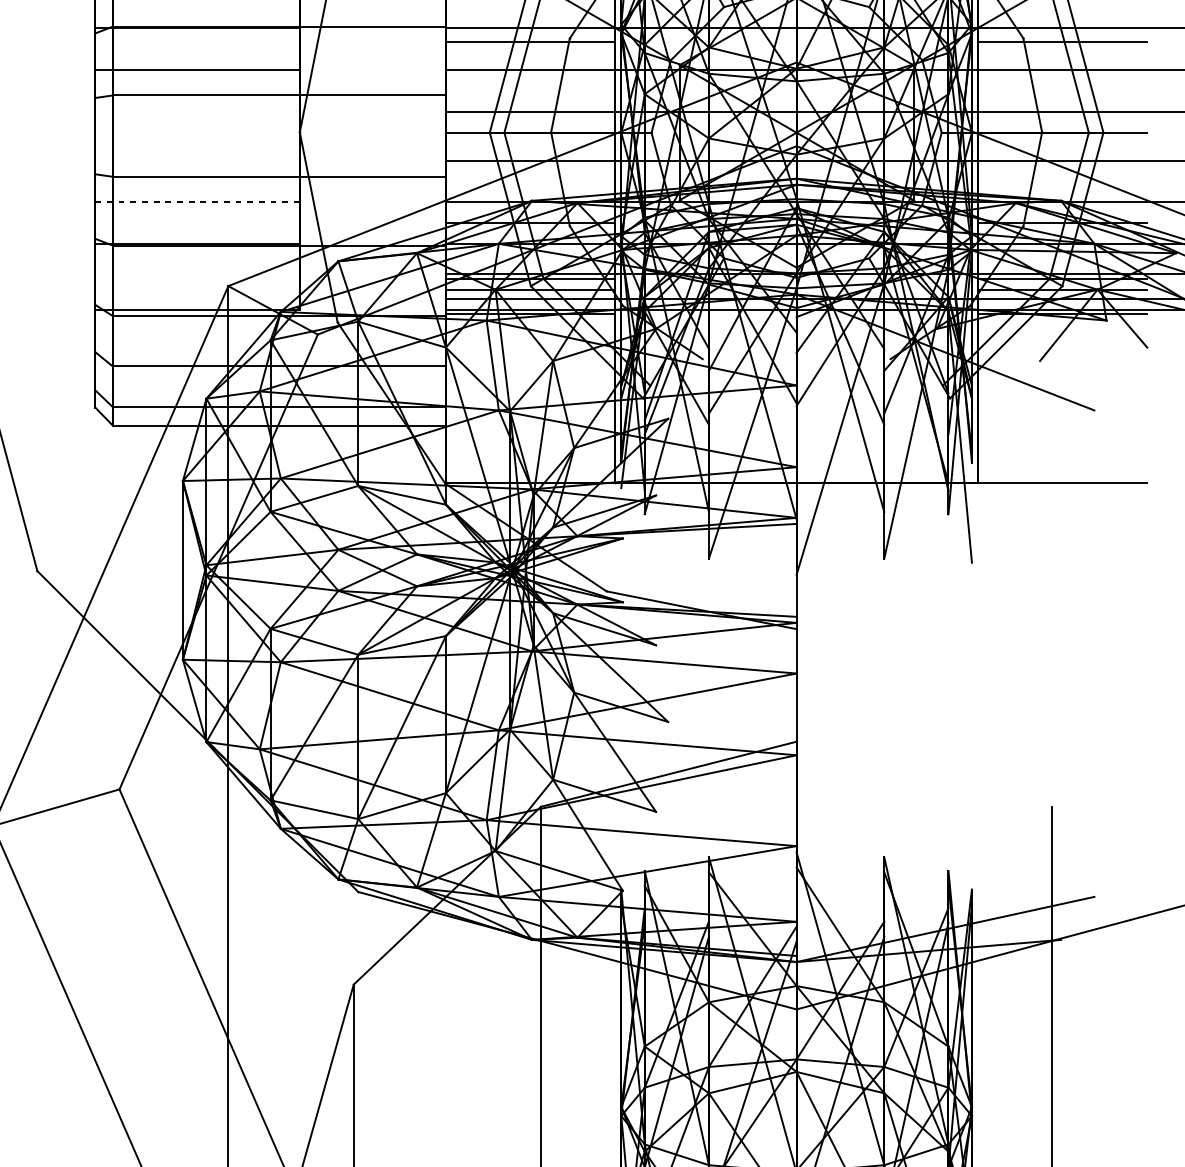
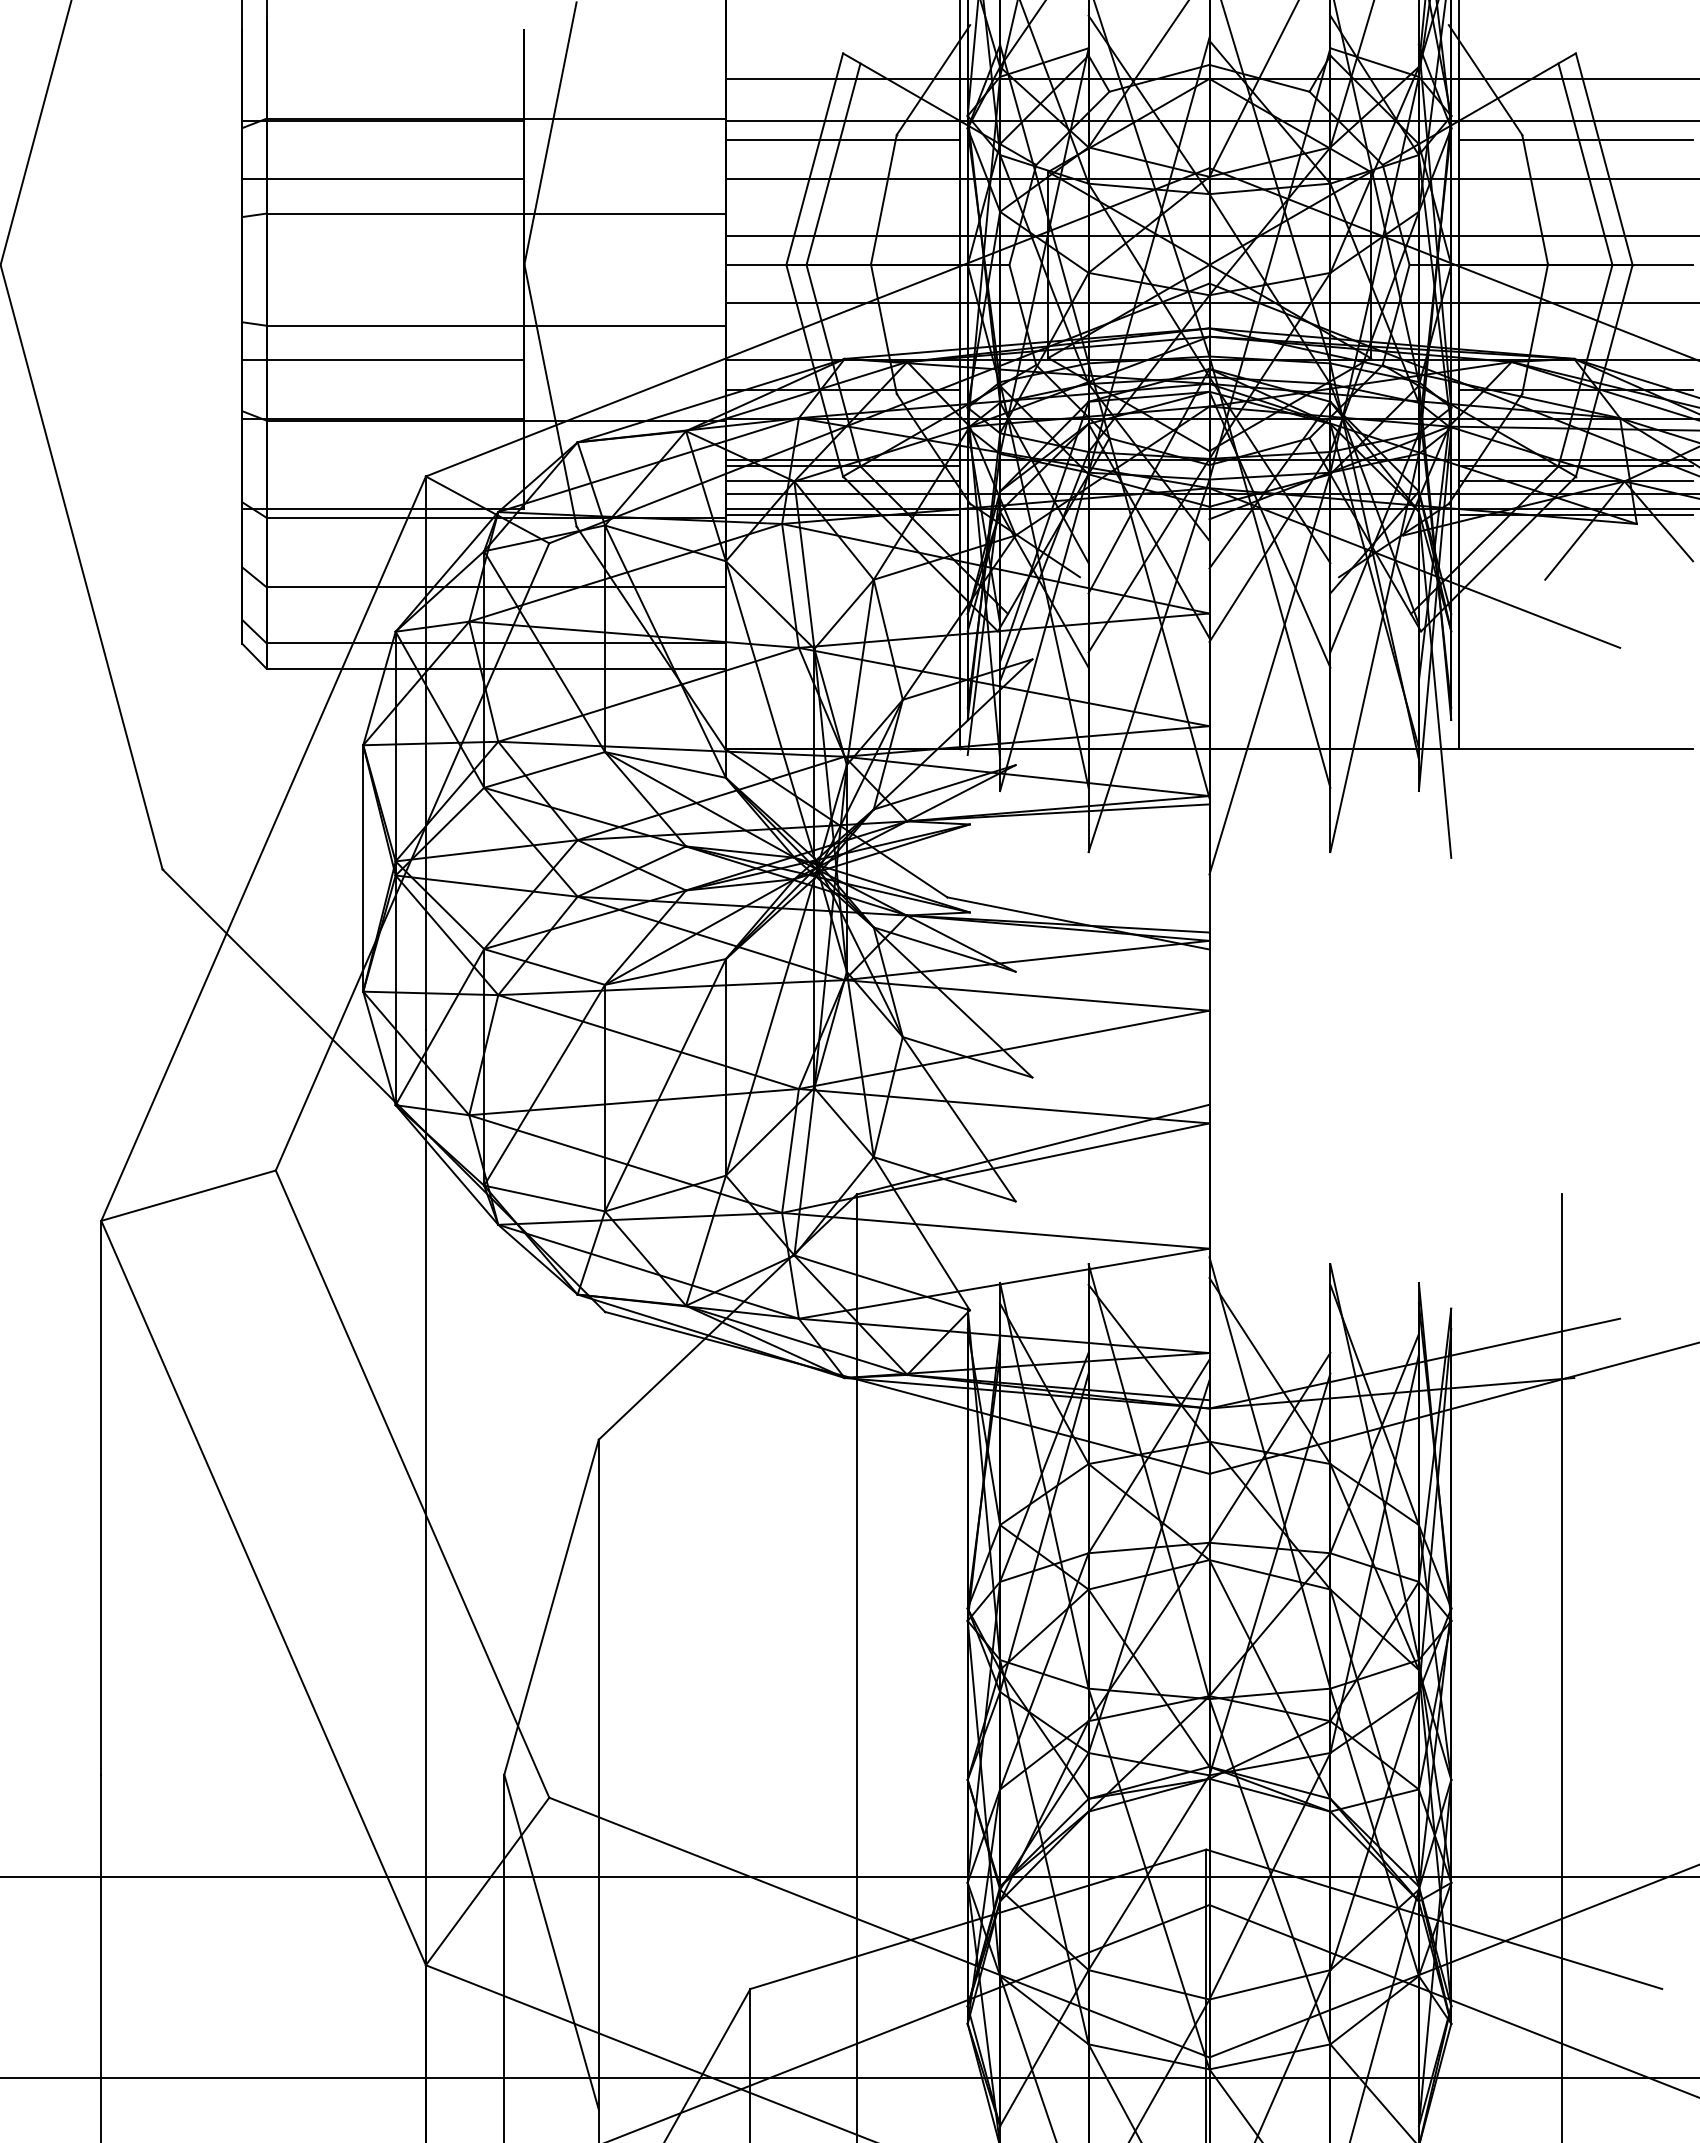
line: (197, 202) -> (383, 360), dashed -> solid

